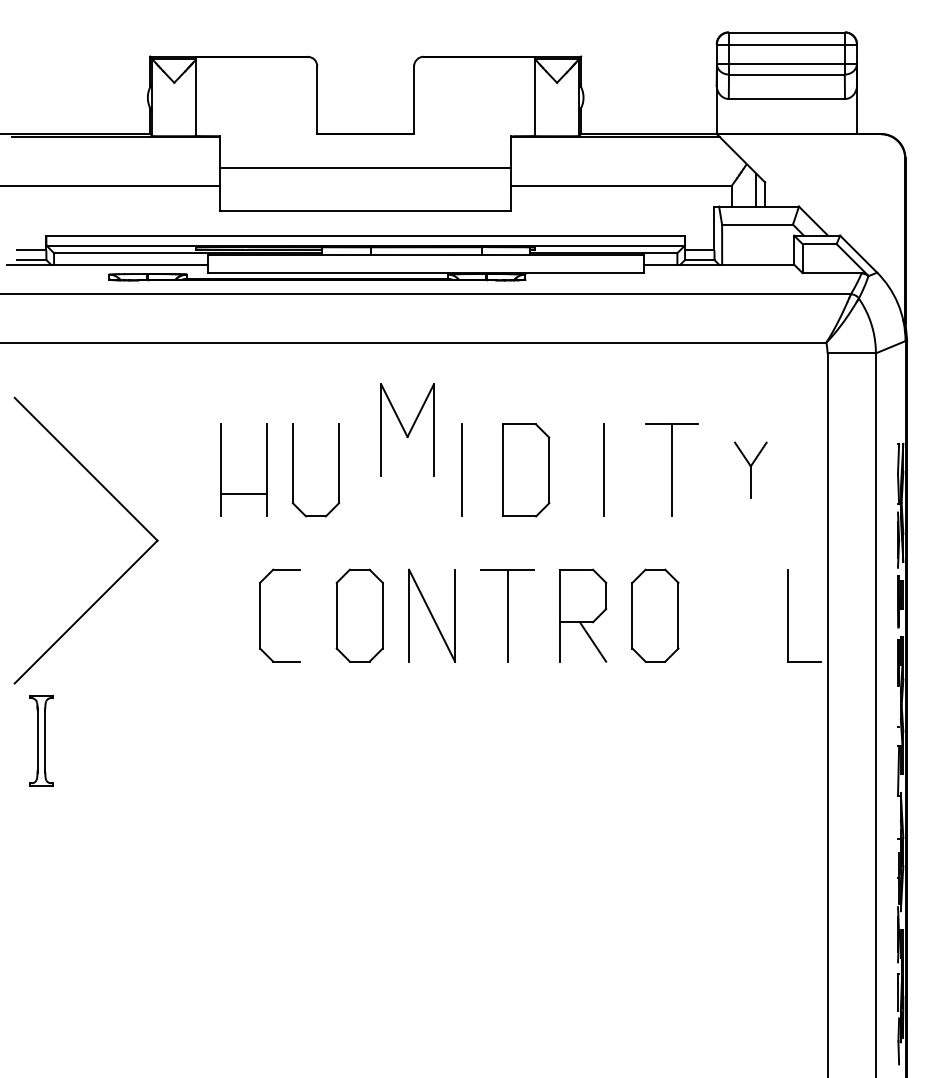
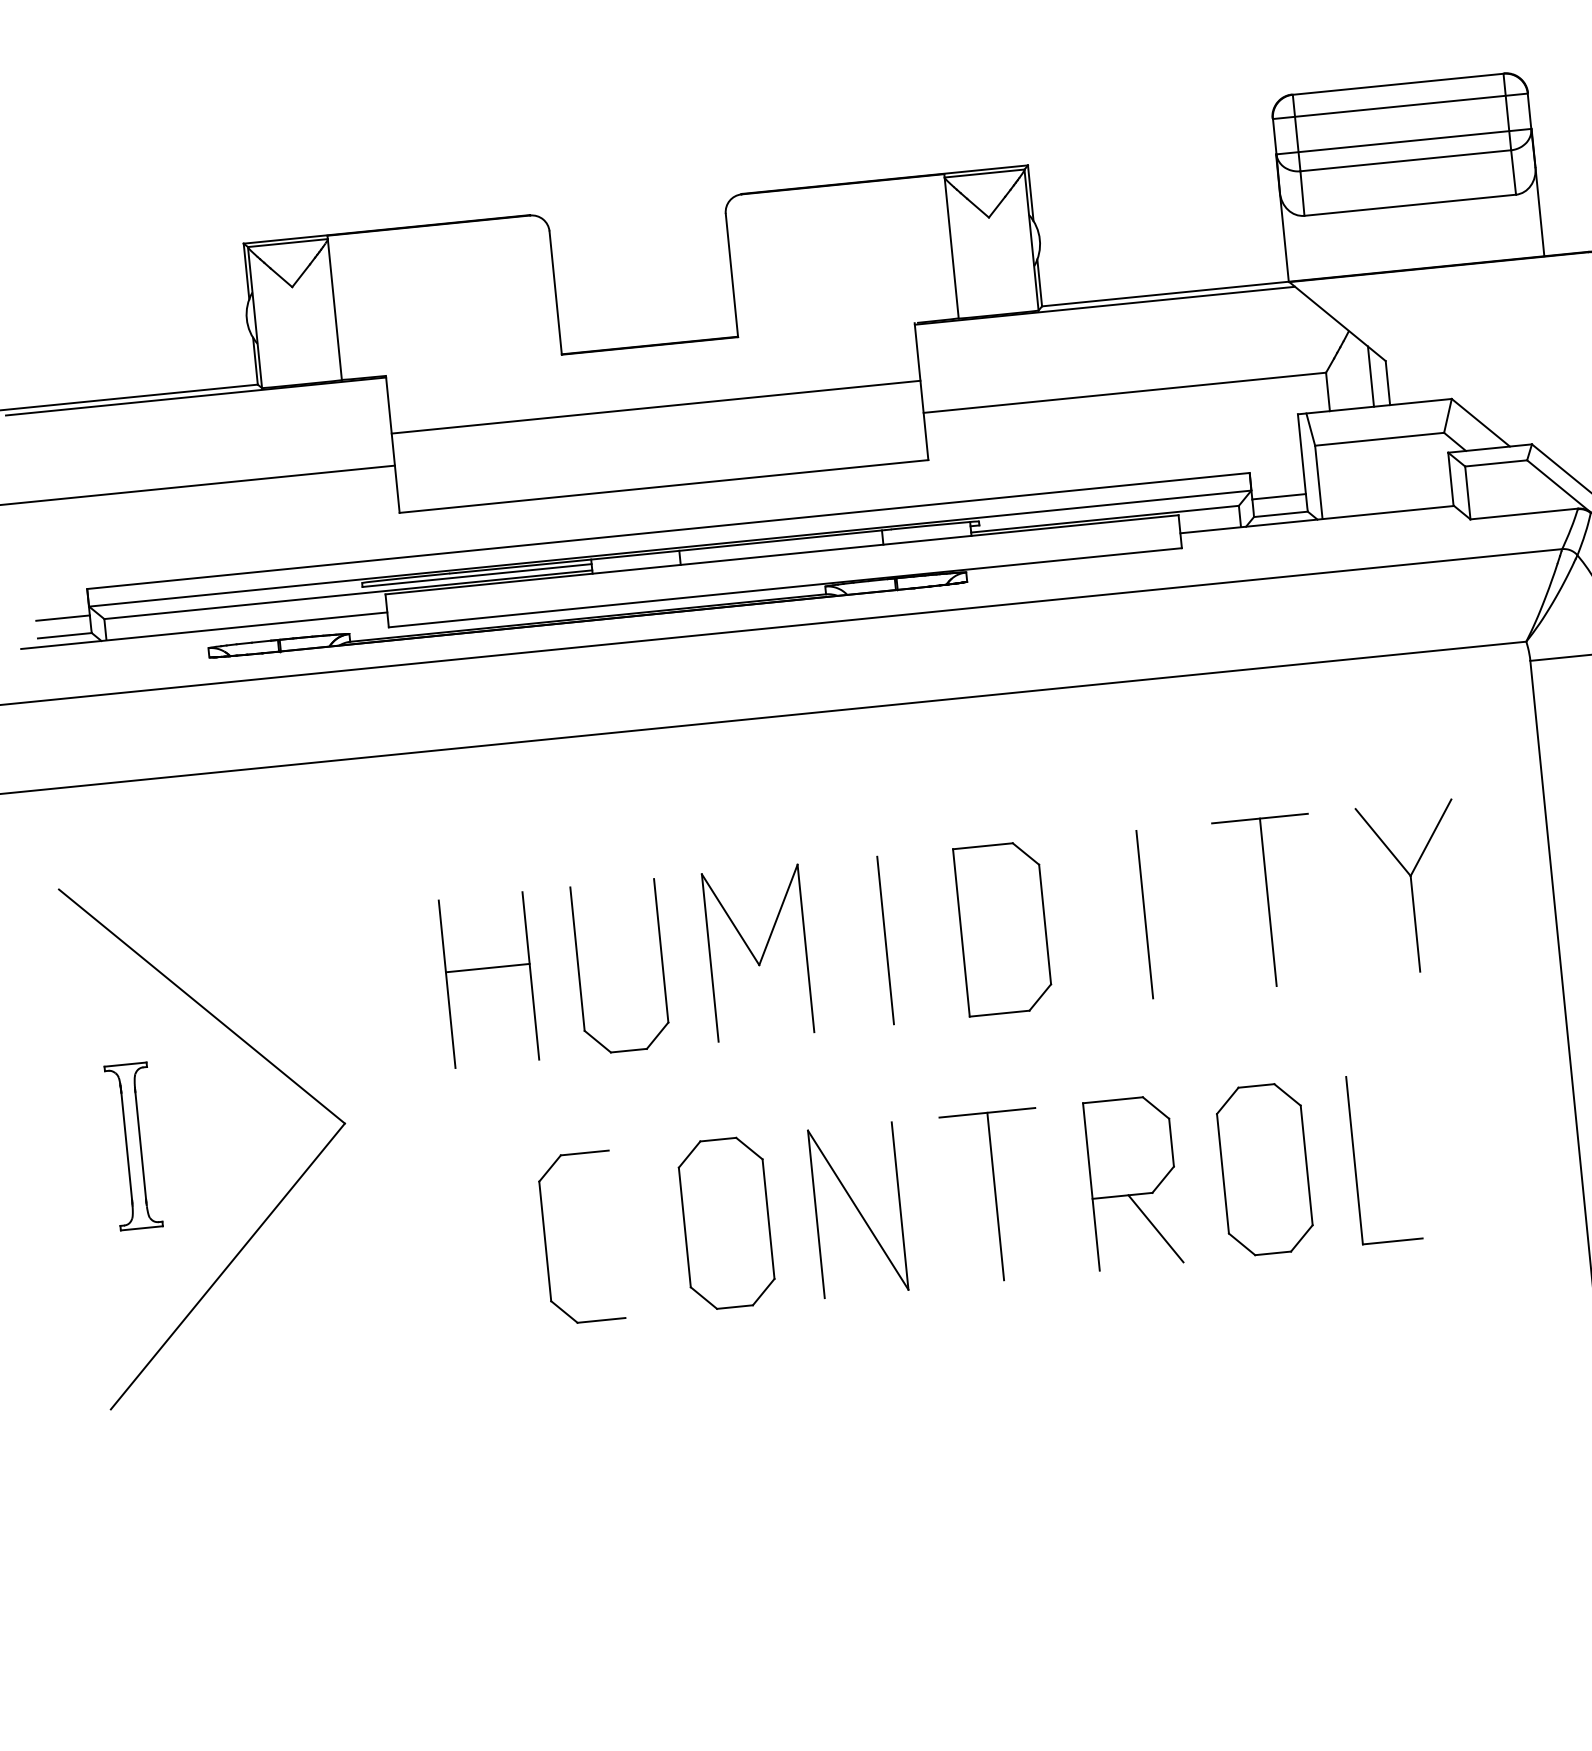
part: (407, 429) -> (757, 951), moved
part: (750, 469) -> (1411, 886), size x1.67
line: (243, 493) -> (487, 967), moved
part: (788, 615) -> (1355, 1160), moved
part: (41, 740) -> (133, 1146), moved

